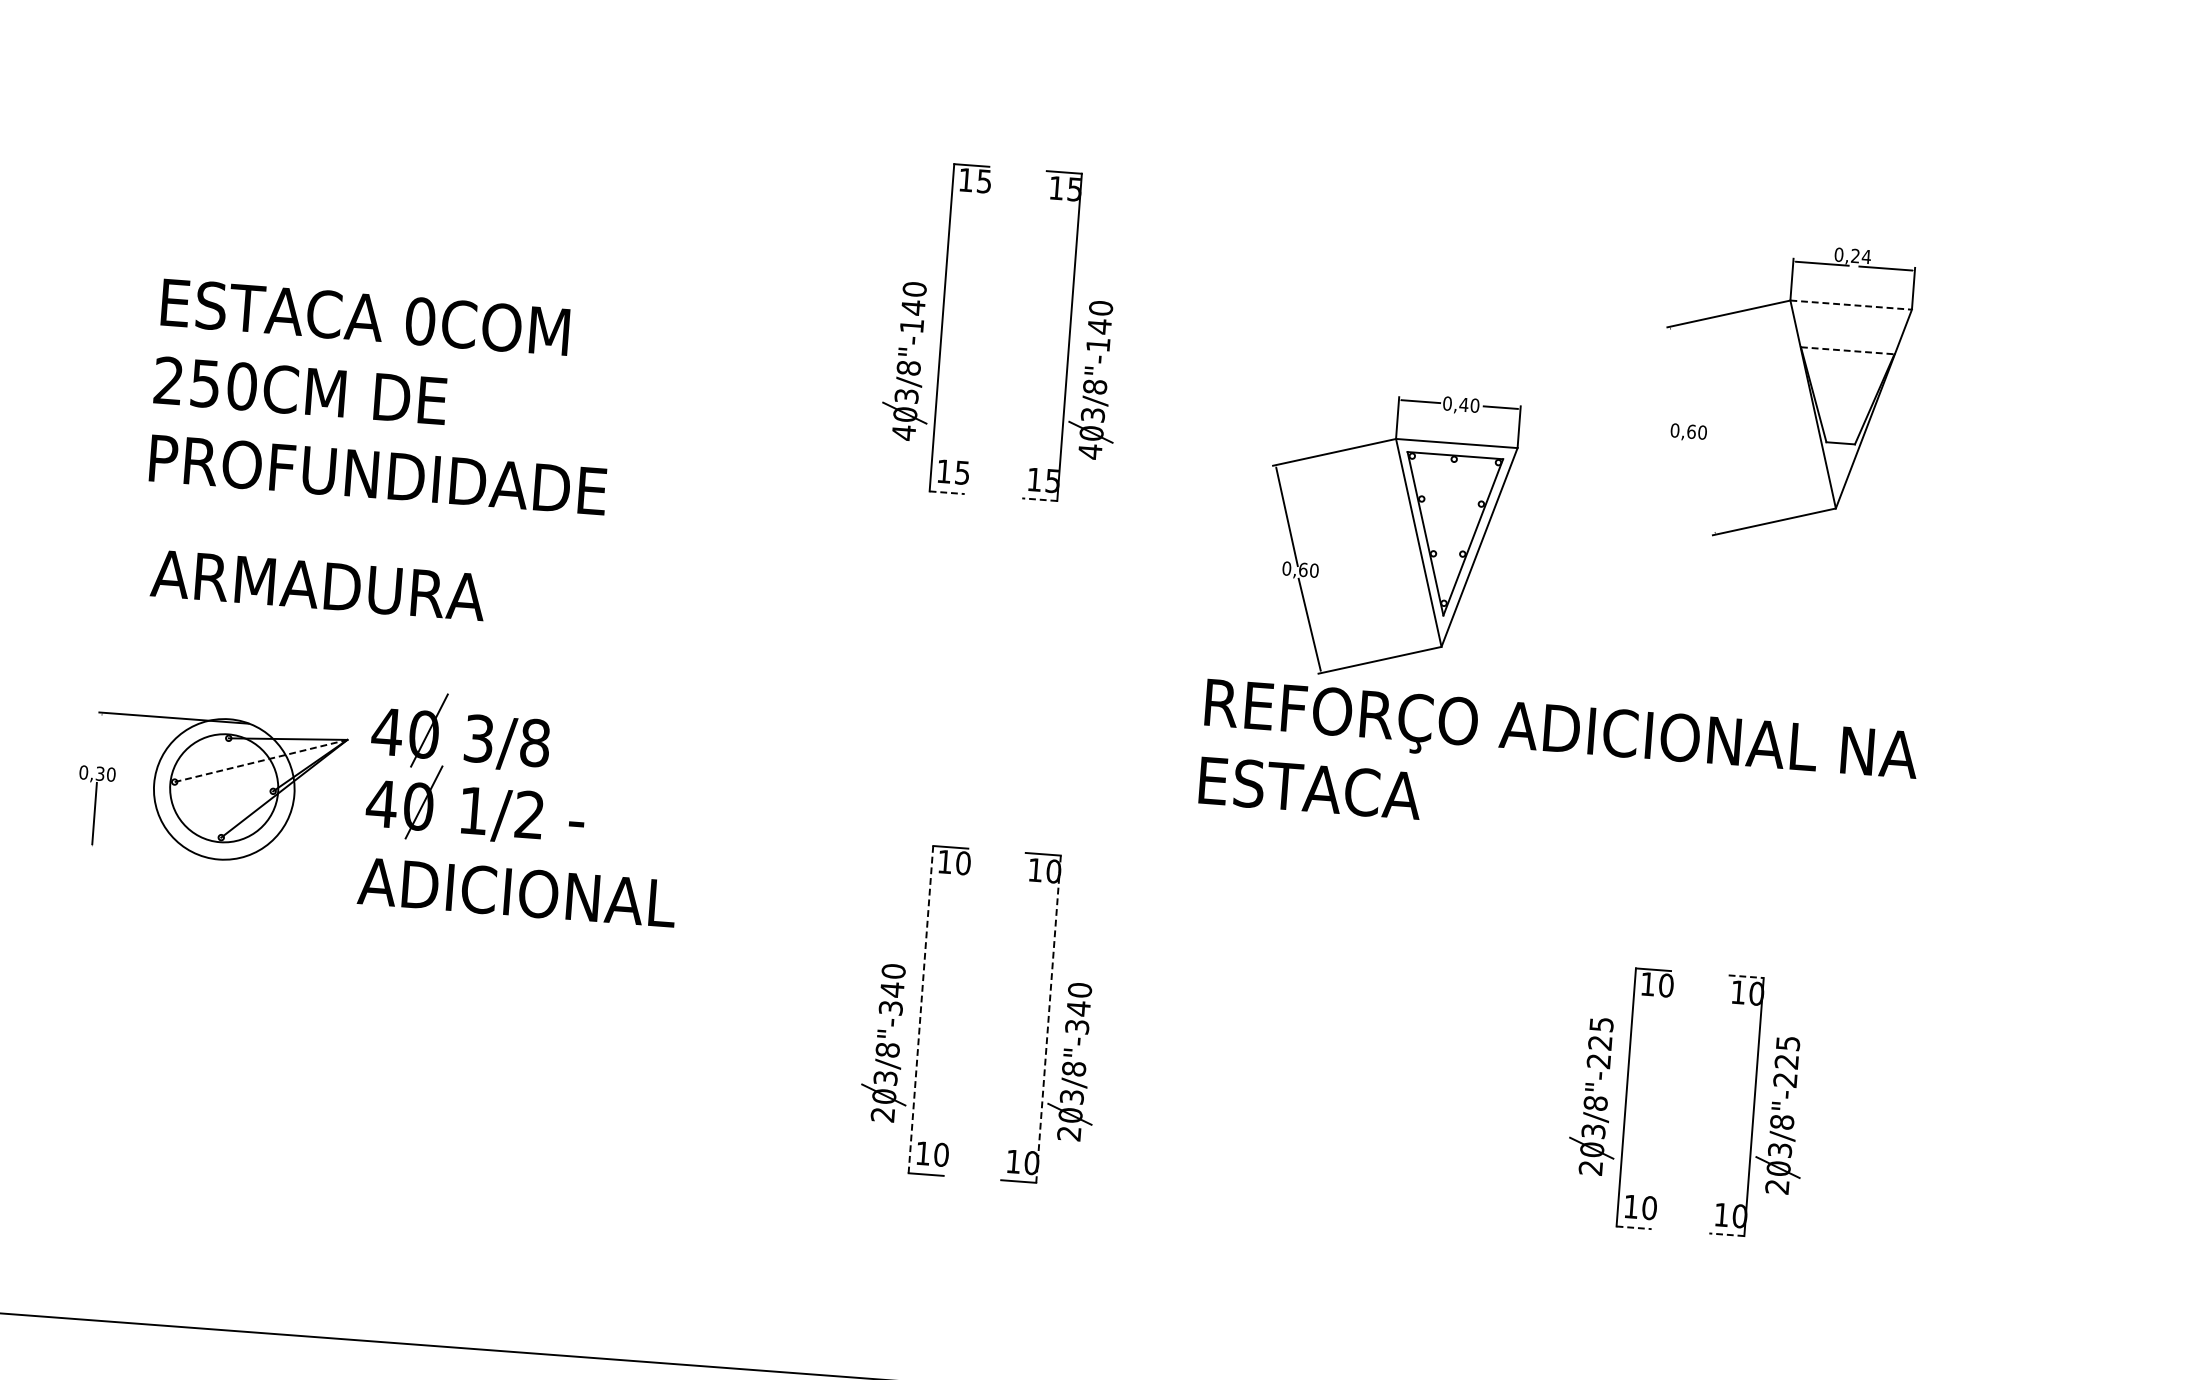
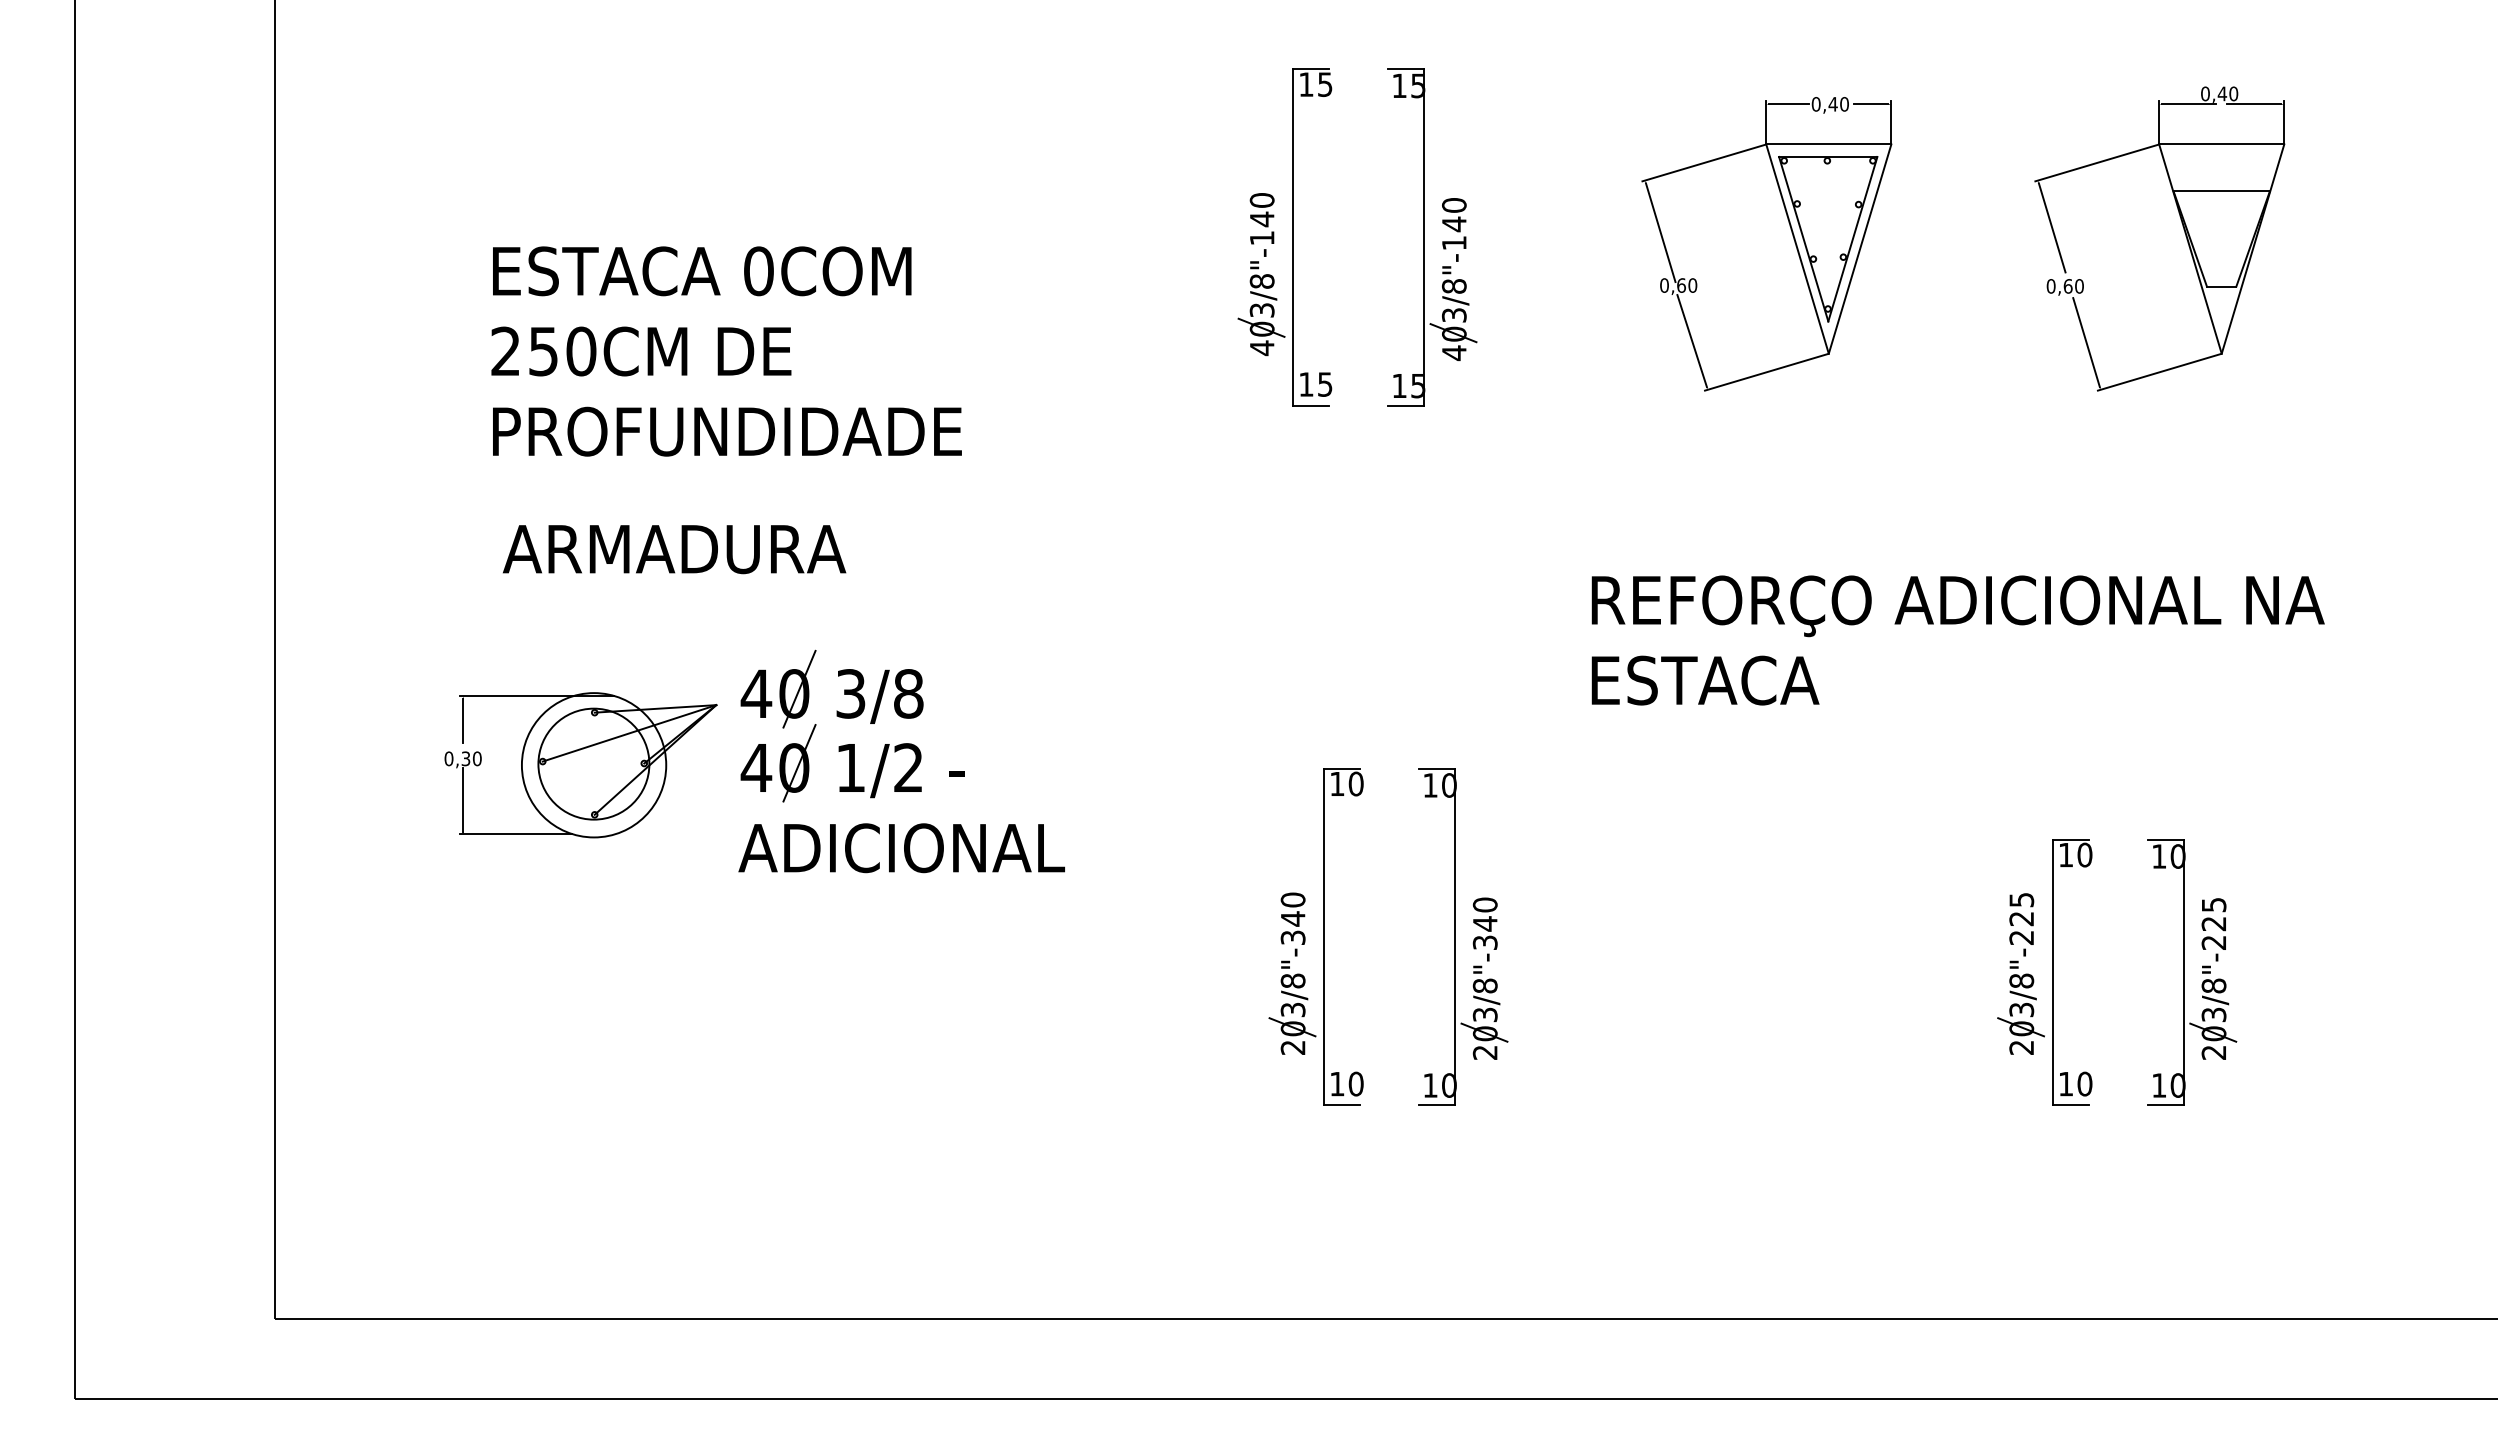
text: (1860, 256) -> (2227, 93), 0,24 -> 0,40
line: (1850, 305) -> (2221, 144), dashed -> solid
line: (1848, 350) -> (2222, 191), dashed -> solid
line: (1679, 373) -> (2051, 227), added
line: (1705, 487) -> (2086, 342), added
line: (947, 493) -> (1311, 406), dashed -> solid
line: (1038, 500) -> (1405, 406), dashed -> solid
part: (1414, 530) -> (1792, 236), moved
line: (100, 736) -> (463, 720), added
line: (261, 761) -> (629, 733), dashed -> solid
line: (143, 851) -> (516, 834), added
line: (1746, 976) -> (2166, 839), dashed -> solid
line: (920, 1010) -> (1323, 937), dashed -> solid
line: (1048, 1019) -> (1455, 937), dashed -> solid
line: (1634, 1227) -> (2071, 1105), dashed -> solid
line: (1726, 1234) -> (2165, 1105), dashed -> solid

